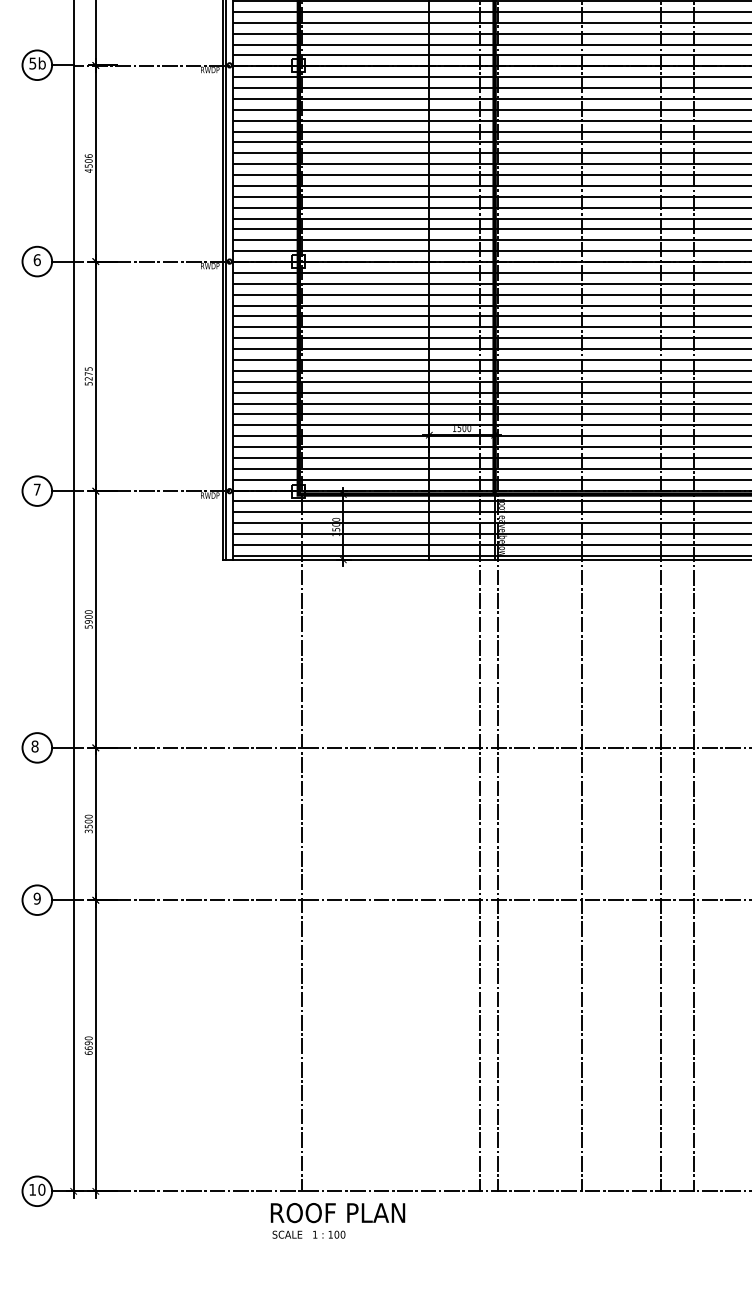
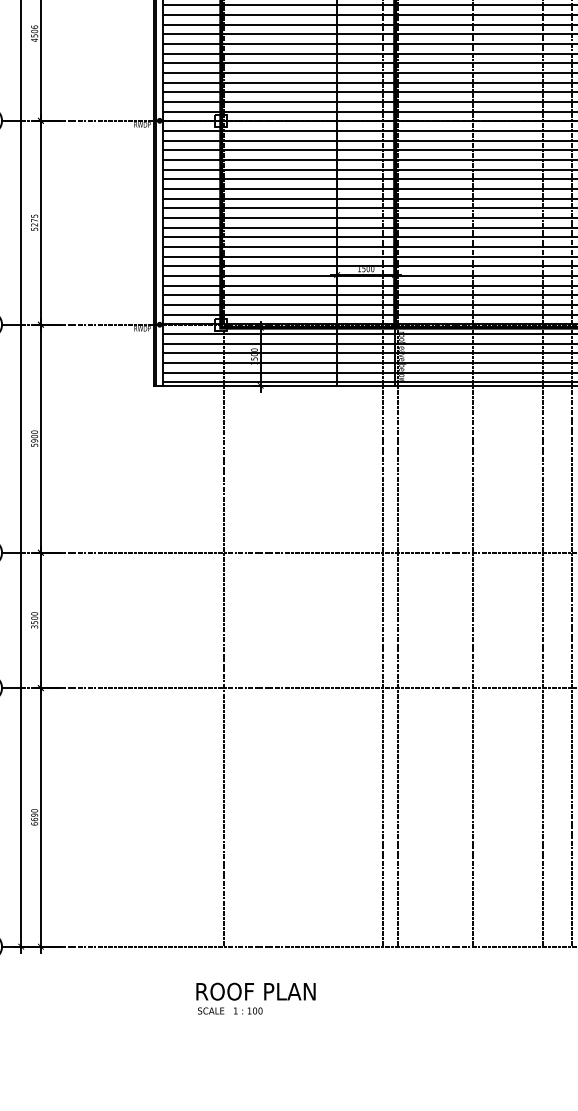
text: (337, 1220) -> (255, 998), moved

